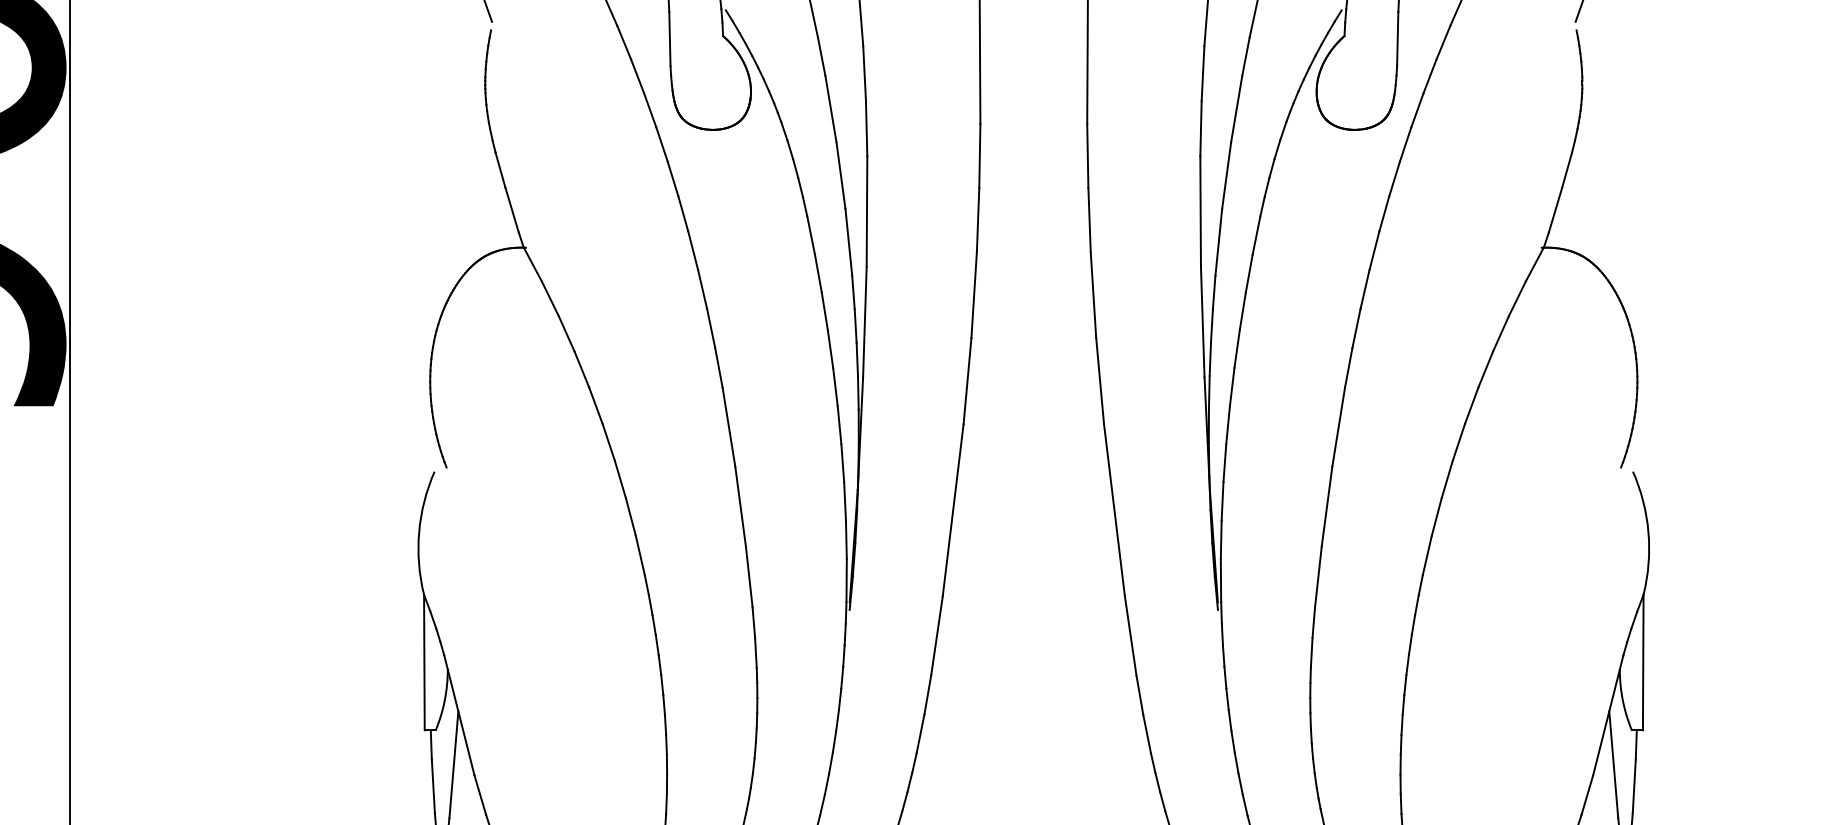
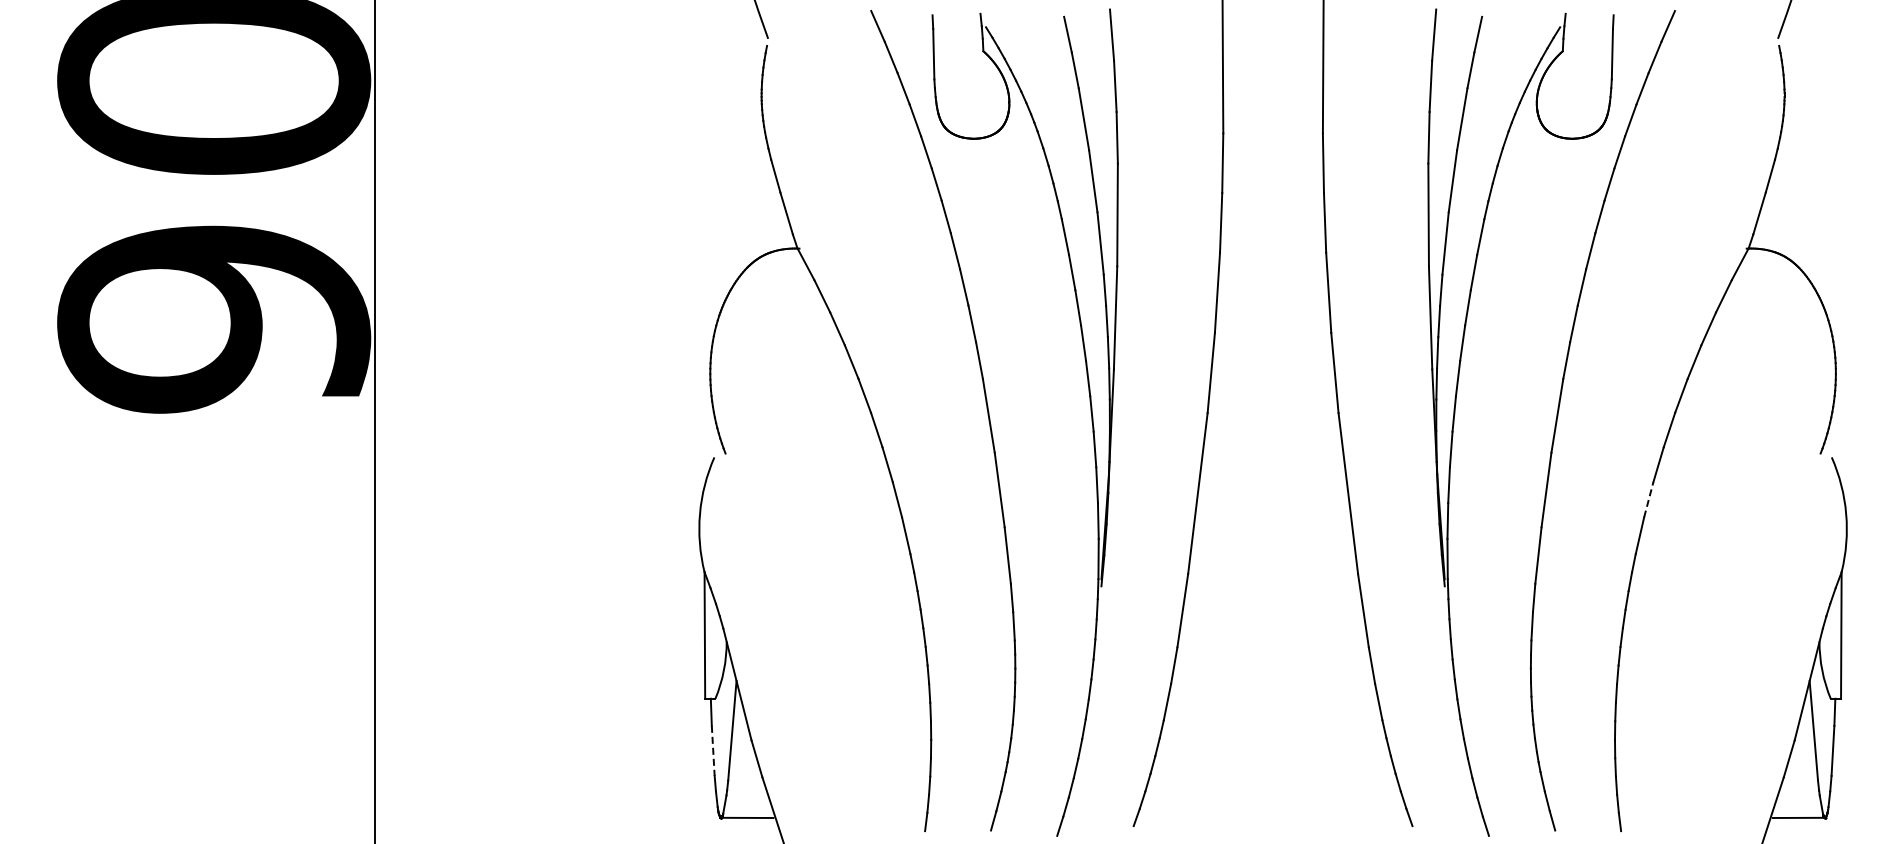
line: (1436, 516) -> (1648, 499), solid -> dashed
line: (433, 787) -> (713, 751), solid -> dashed

